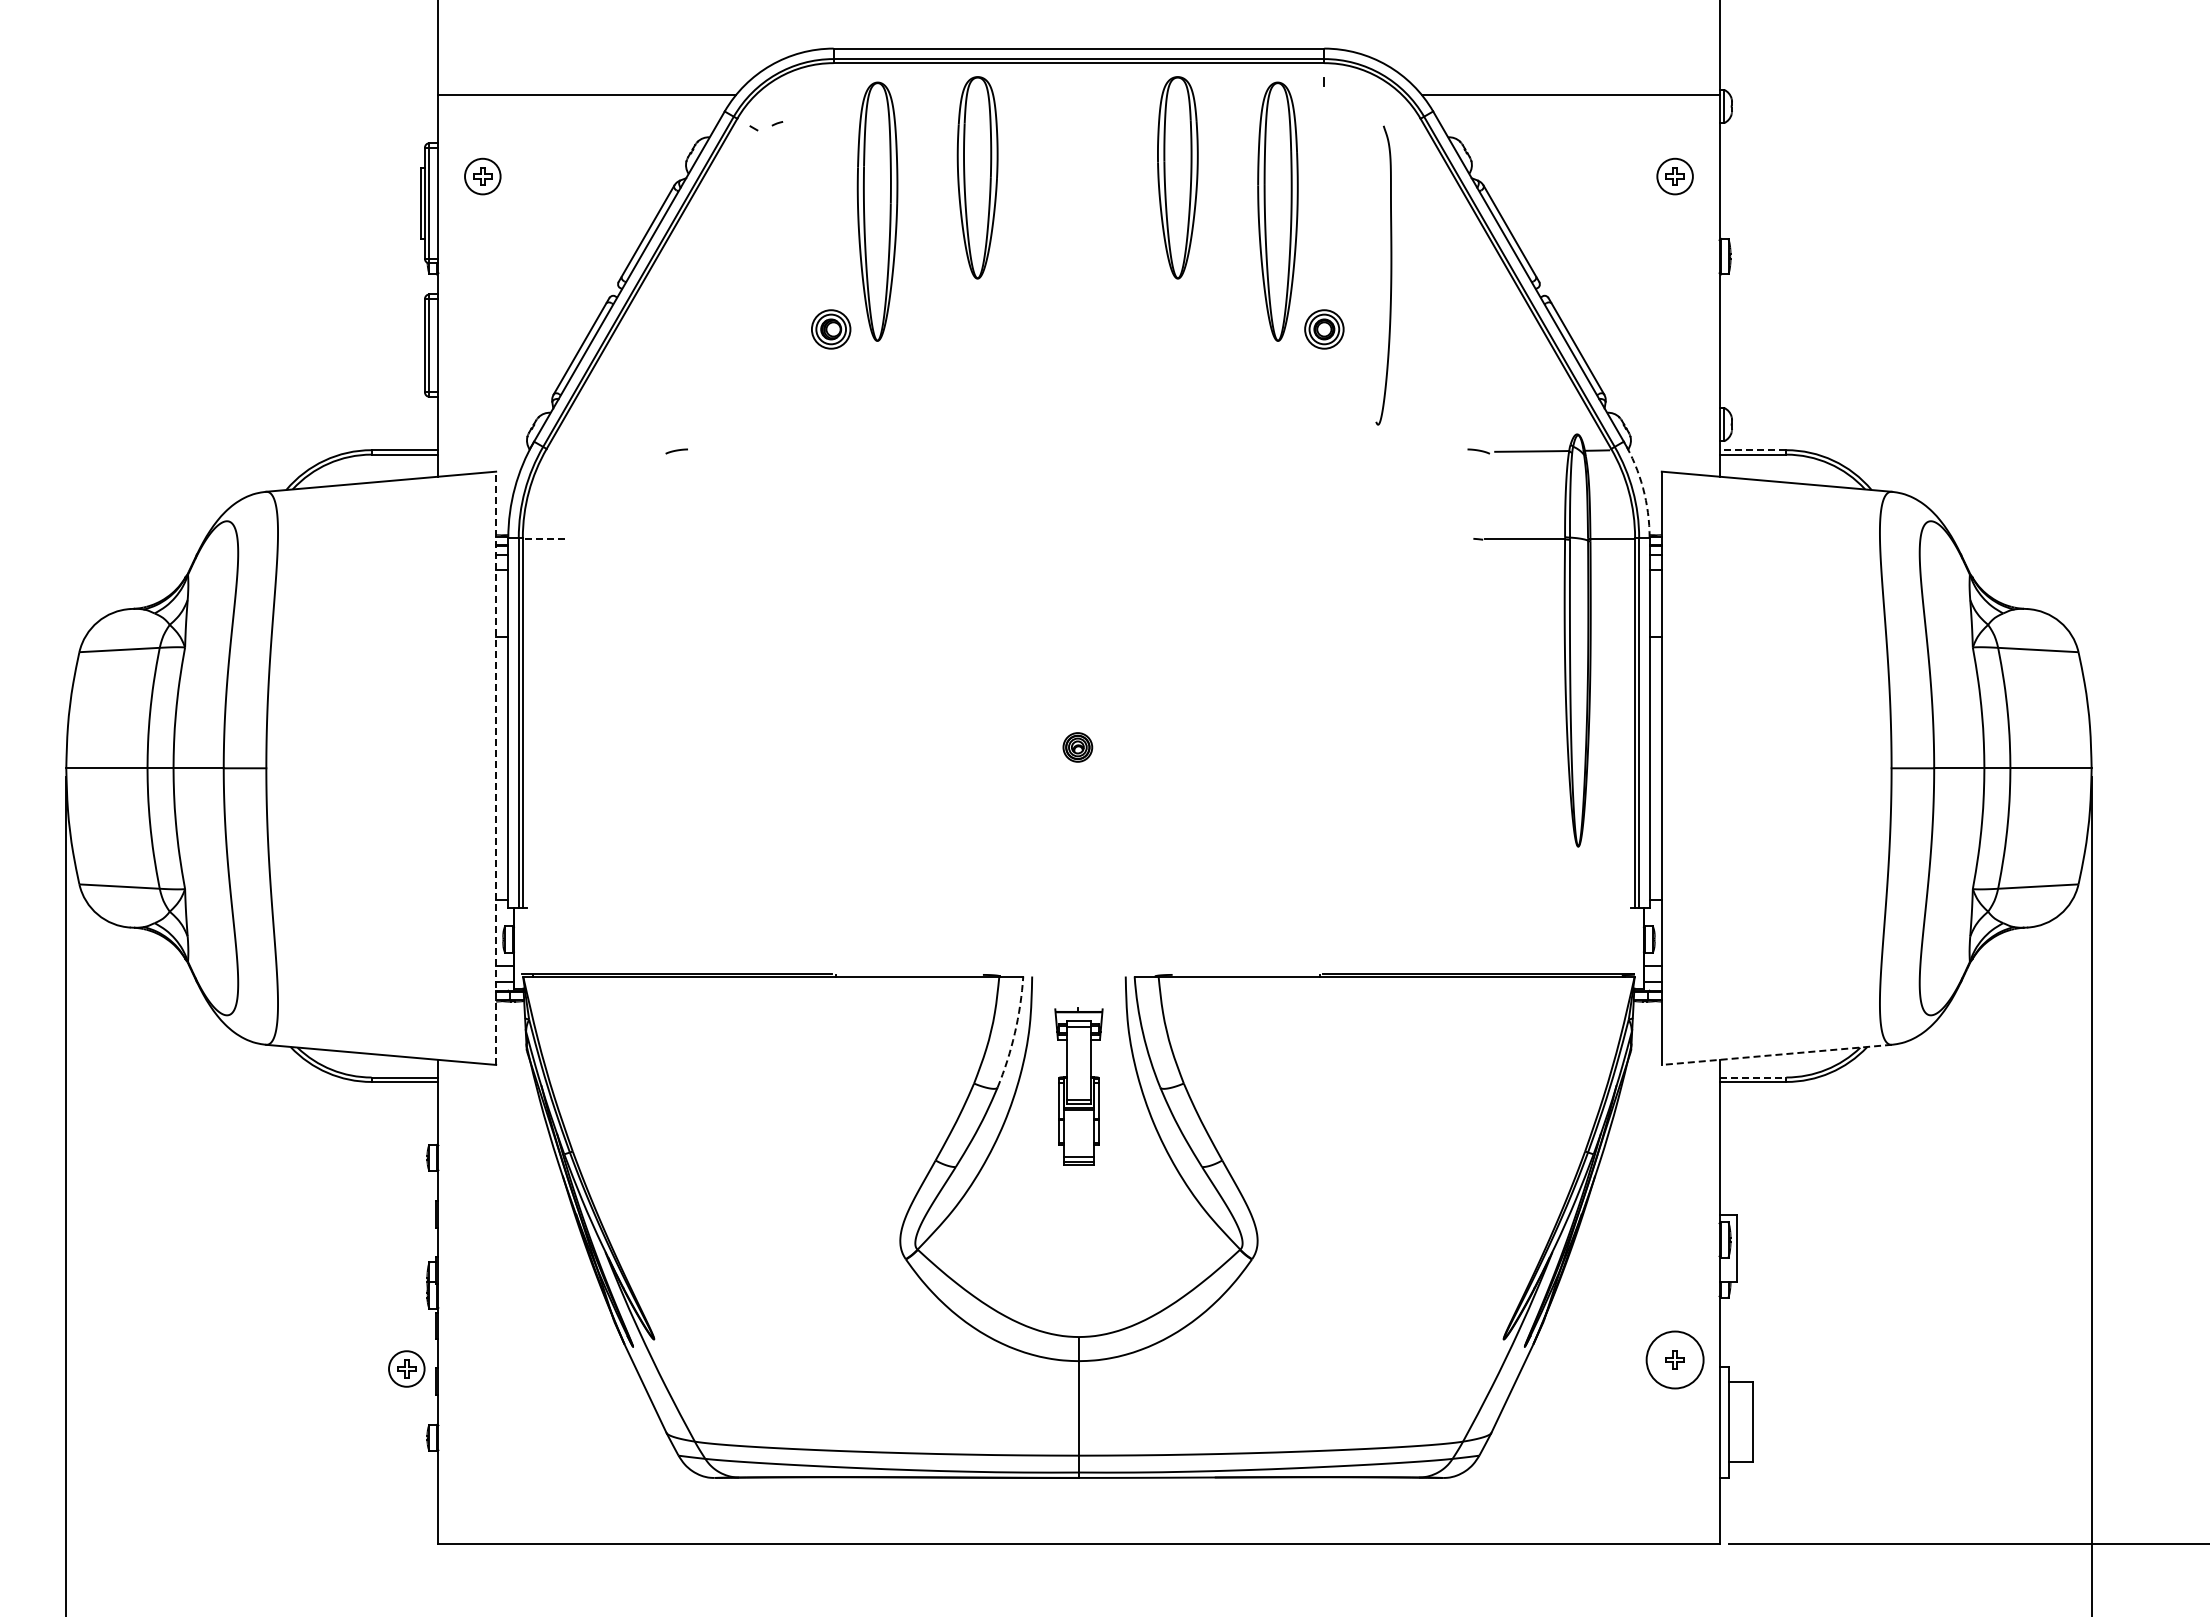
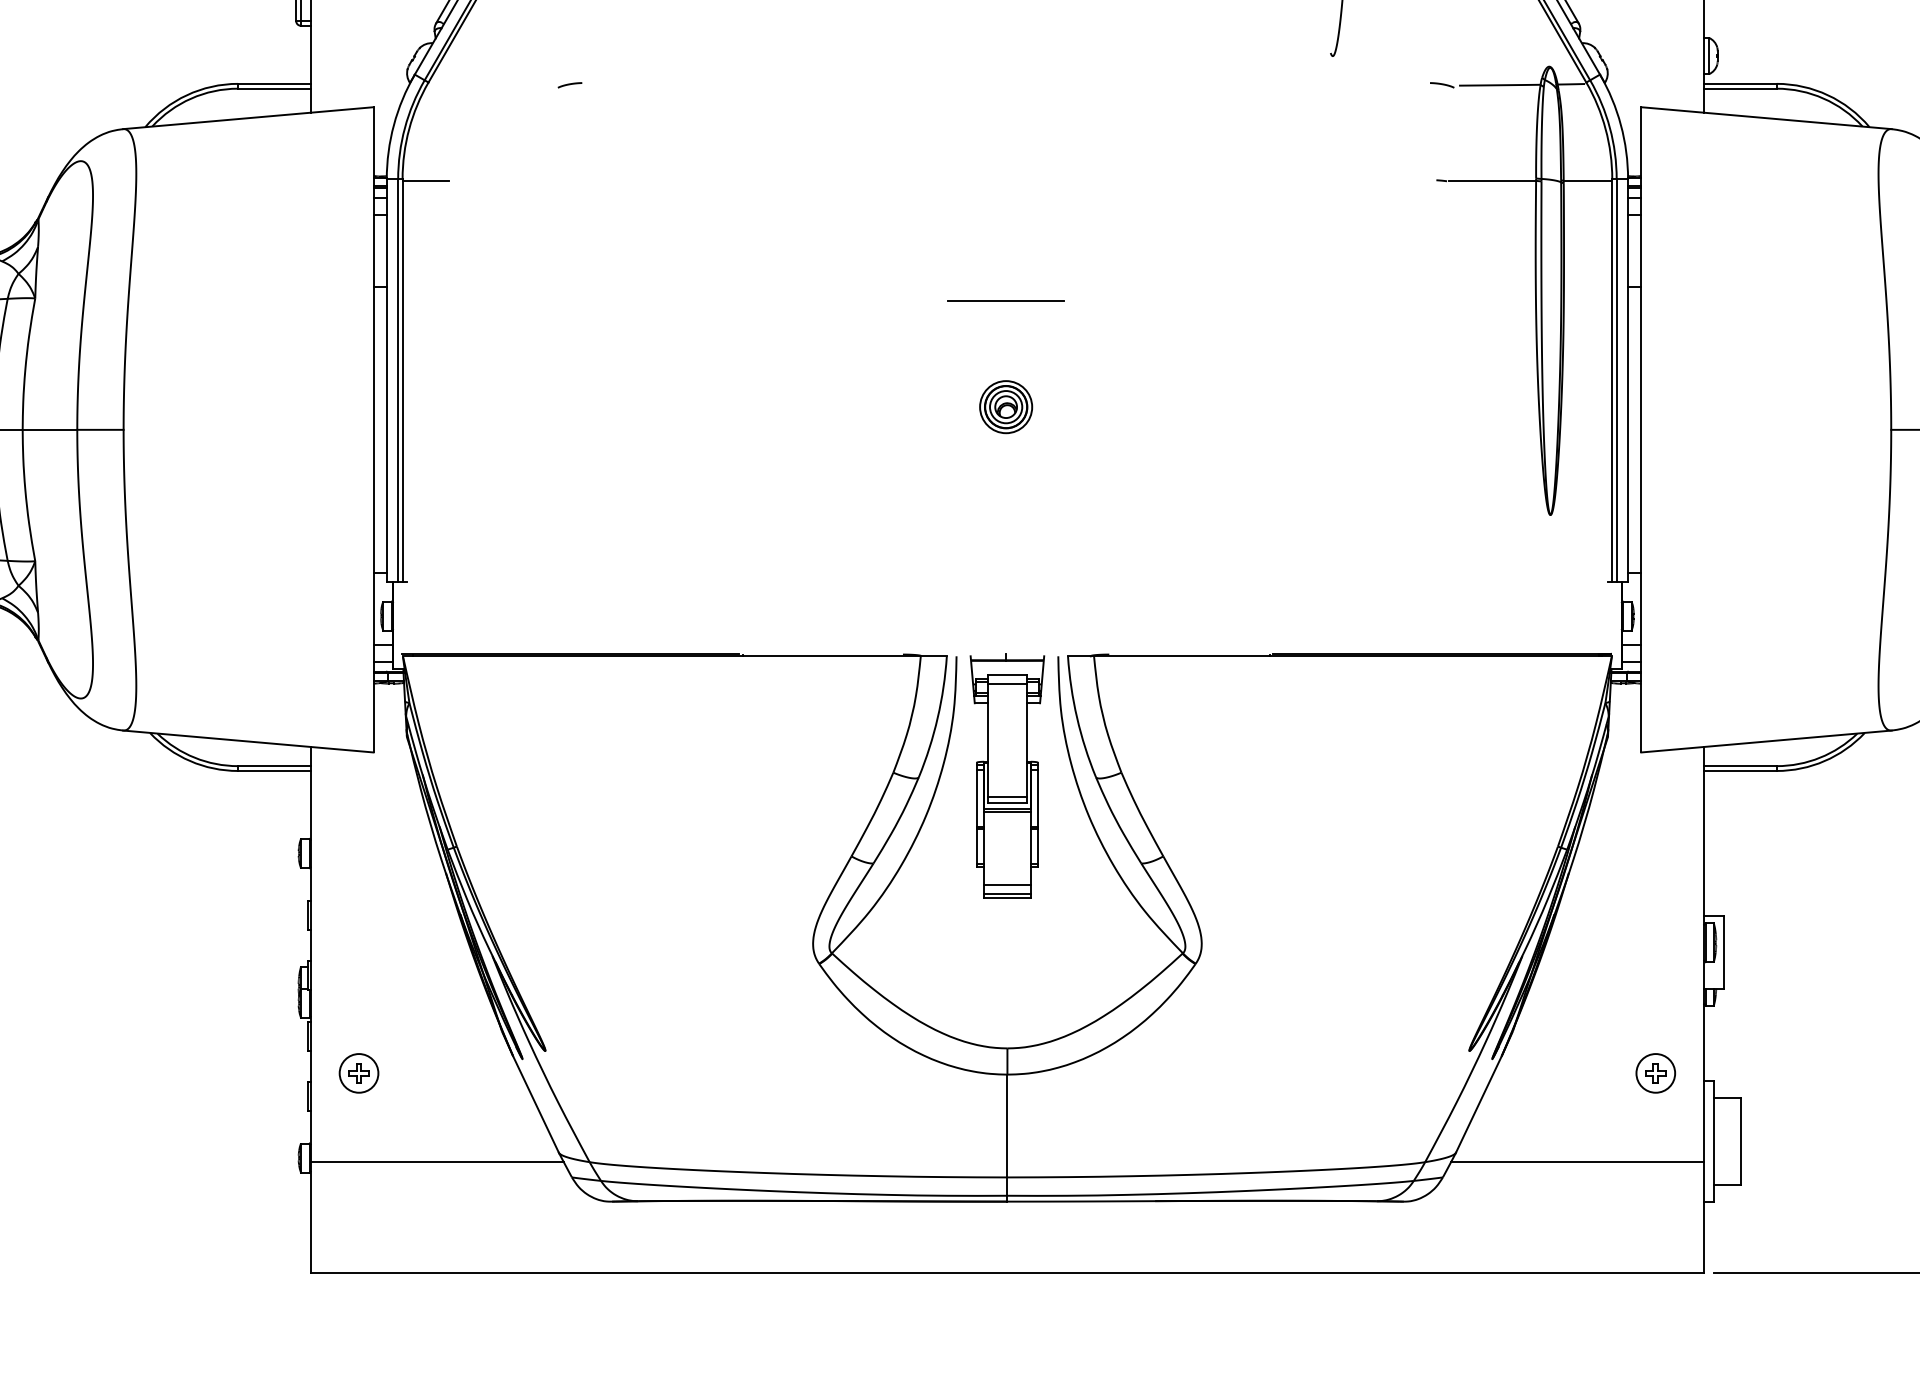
line: (1752, 450) -> (1739, 84), dashed -> solid
arc: (1643, 488) -> (1621, 125), dashed -> solid
line: (543, 539) -> (425, 181), dashed -> solid
line: (1077, 649) -> (1005, 300), added
part: (1077, 747) -> (1005, 407), size x1.67
line: (496, 768) -> (373, 430), dashed -> solid
arc: (1014, 1033) -> (937, 718), dashed -> solid
line: (1776, 1054) -> (1766, 741), dashed -> solid
line: (1753, 1077) -> (1741, 766), dashed -> solid
part: (1078, 1085) -> (1006, 774), size x1.43
circle: (1674, 1359) -> (1655, 1072), size x0.62
part: (406, 1368) -> (358, 1072), moved
line: (554, 1441) -> (437, 1162), added
line: (1602, 1441) -> (1576, 1162), added

